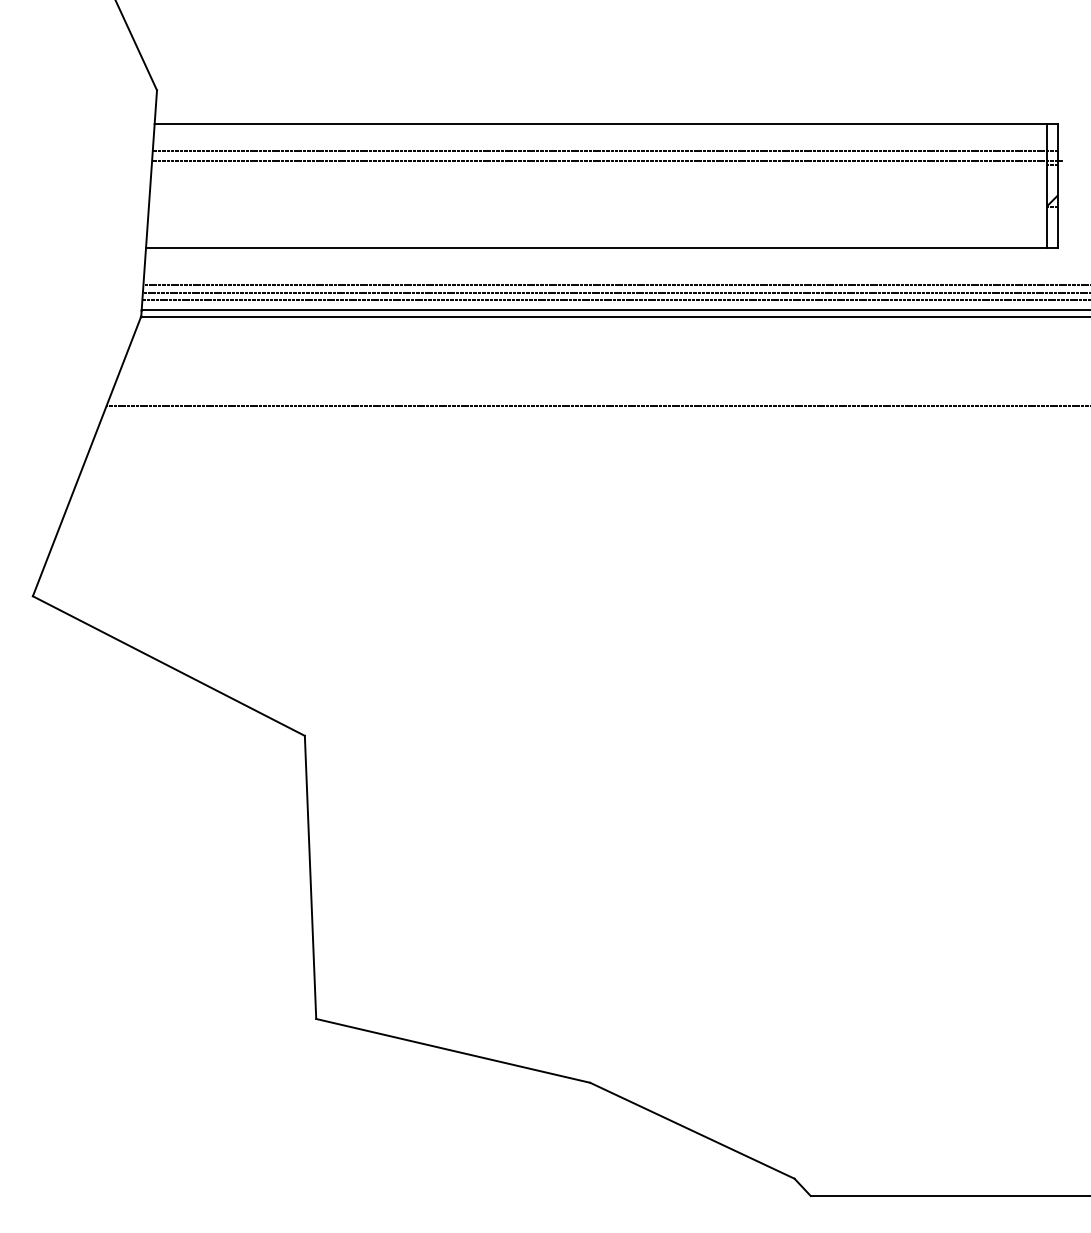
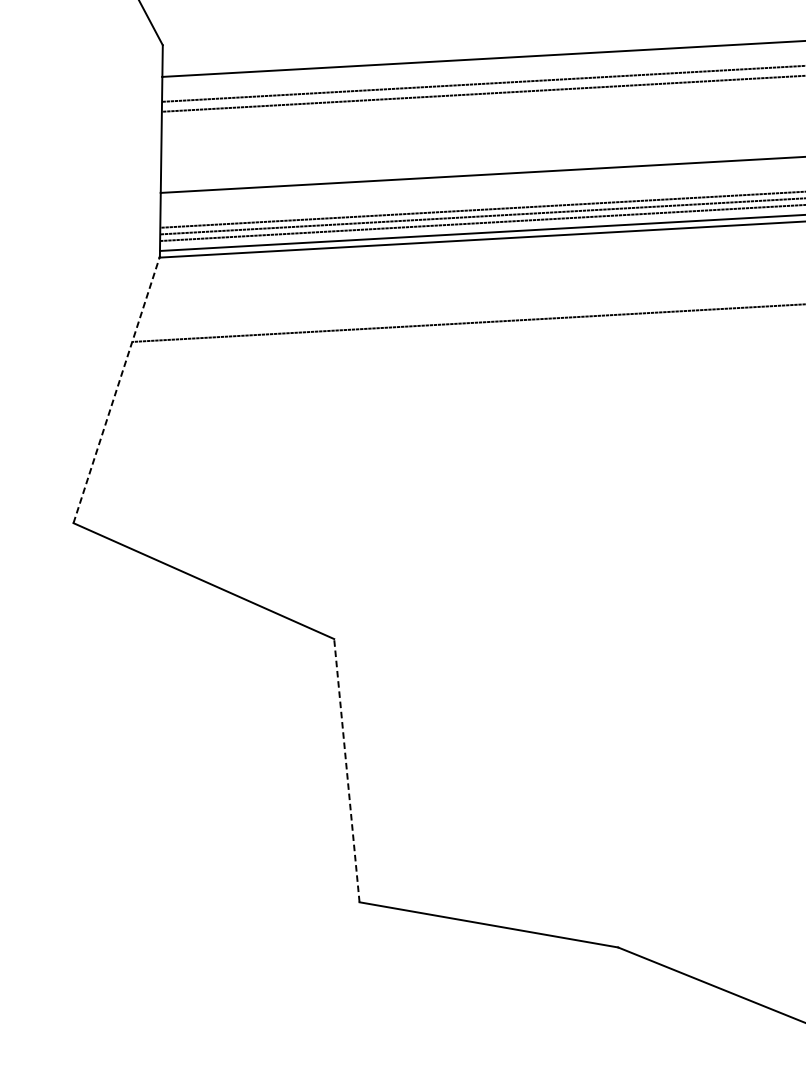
line: (86, 456) -> (116, 390), solid -> dashed
line: (310, 877) -> (346, 770), solid -> dashed

